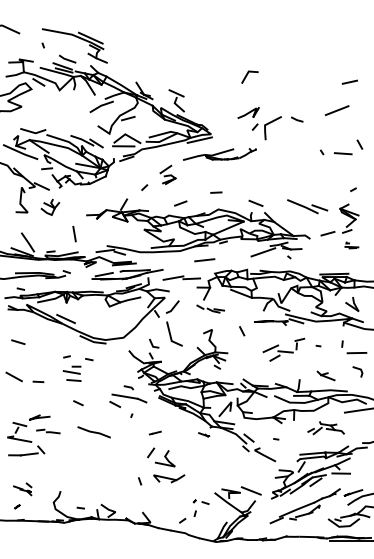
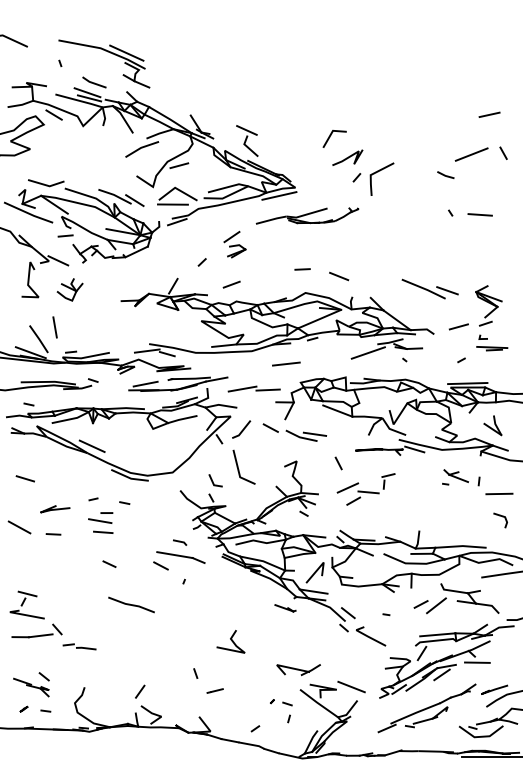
line: (247, 76) -> (330, 137), moved
line: (297, 119) -> (445, 174), moved
line: (359, 144) -> (503, 152), moved
line: (353, 189) -> (461, 360), moved
line: (180, 203) -> (231, 284), moved
line: (256, 203) -> (339, 276), moved
line: (74, 234) -> (54, 327), moved
part: (352, 244) -> (492, 342), size x1.67
part: (210, 309) -> (294, 432), size x1.67
part: (283, 349) -> (365, 489), moved
part: (325, 375) -> (455, 475), moved
line: (39, 417) -> (55, 509), moved
part: (326, 427) -> (456, 598), size x1.67
part: (48, 431) -> (79, 646), moved
line: (154, 432) -> (214, 690), moved
part: (204, 434) -> (285, 608), size x1.43
line: (151, 452) -> (140, 691), moved
part: (169, 479) -> (298, 670), moved
part: (22, 489) -> (31, 684), size x1.43
line: (80, 507) -> (45, 710), moved
line: (194, 513) -> (288, 718), moved

